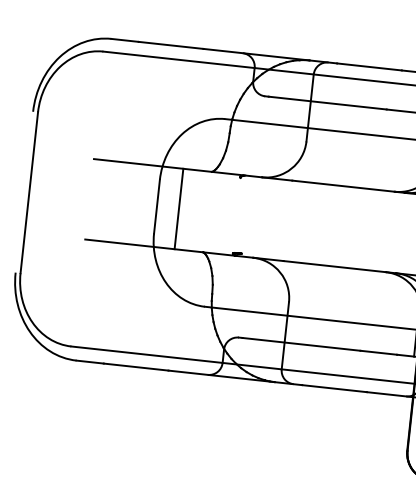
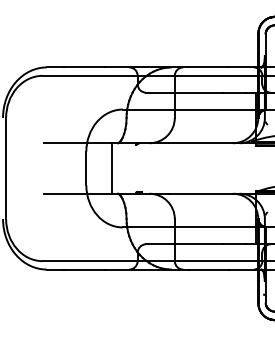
line: (179, 209) -> (112, 168), moved

